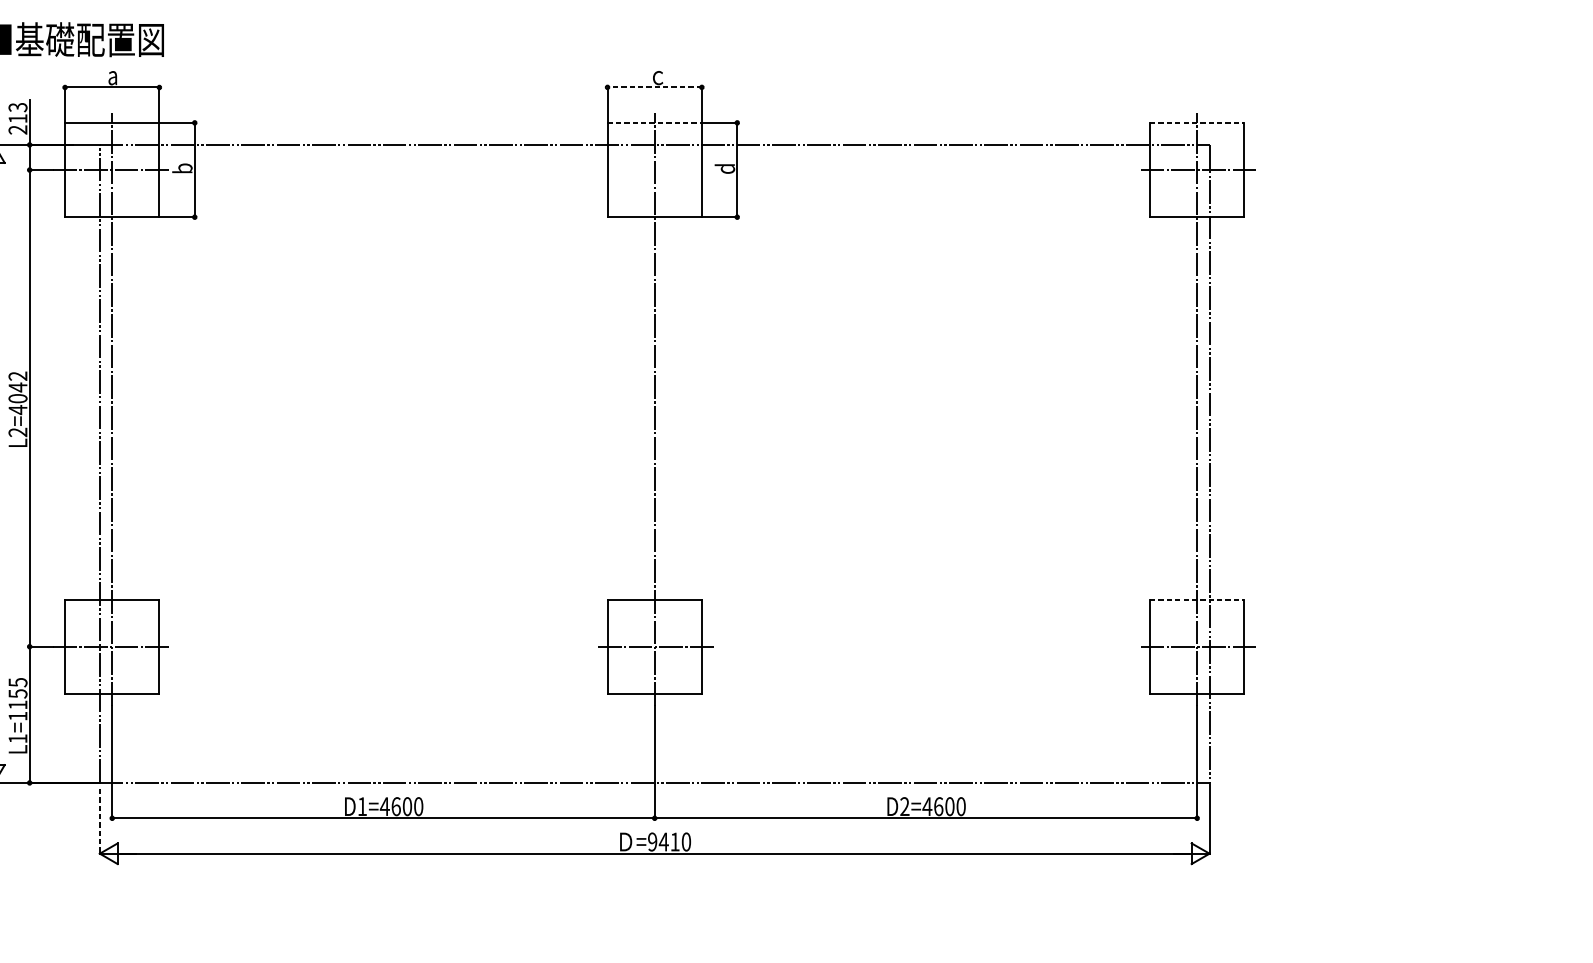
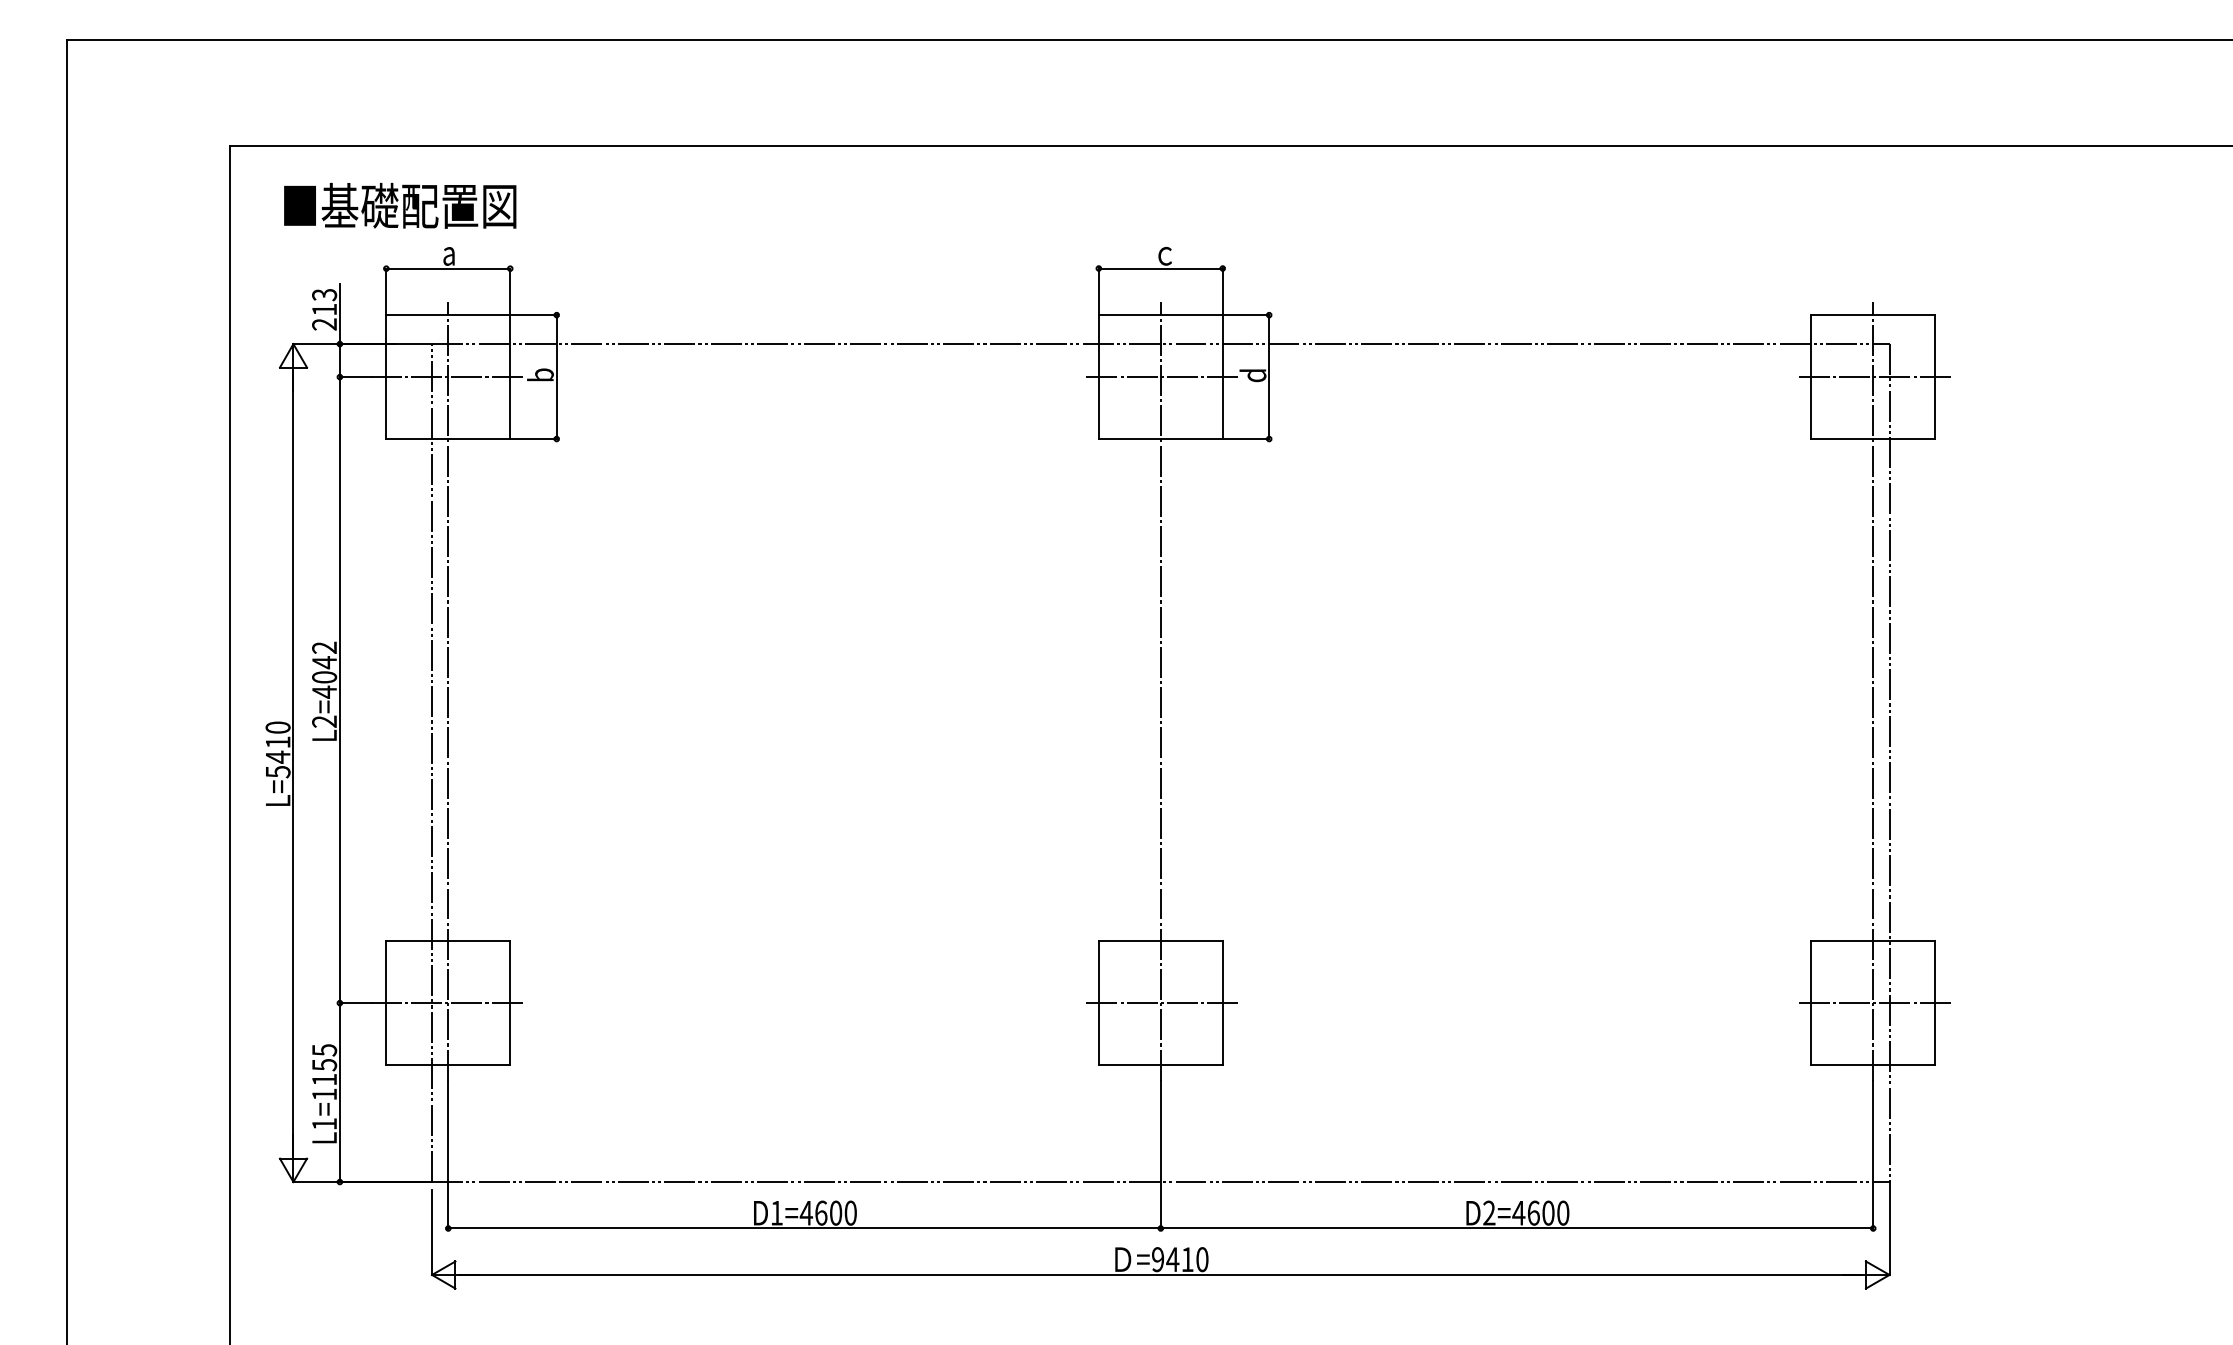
line: (654, 87) -> (1160, 268), dashed -> solid
line: (654, 122) -> (1160, 314), dashed -> solid
line: (1197, 122) -> (1873, 314), dashed -> solid
line: (654, 170) -> (1160, 377), added
line: (1197, 599) -> (1873, 941), dashed -> solid
line: (100, 821) -> (432, 1232), dashed -> solid

